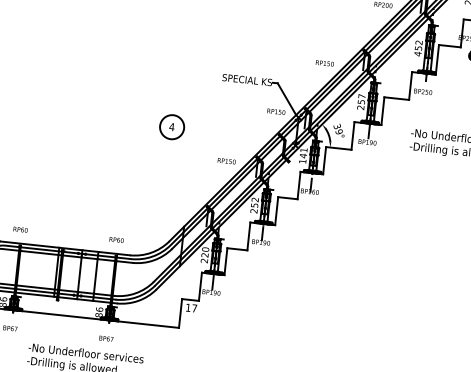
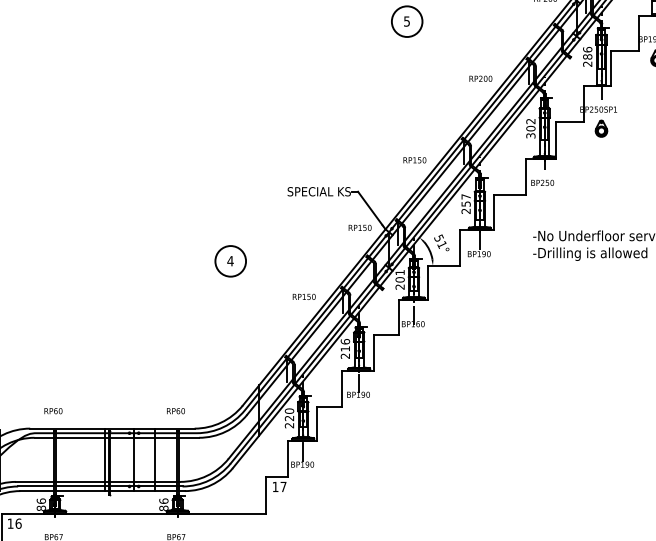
text: (417, 50) -> (530, 131), 452 -> 302
text: (338, 129) -> (441, 241), 39° -> 51°
text: (302, 158) -> (399, 283), 141 -> 201
text: (255, 202) -> (345, 345), 252 -> 216

